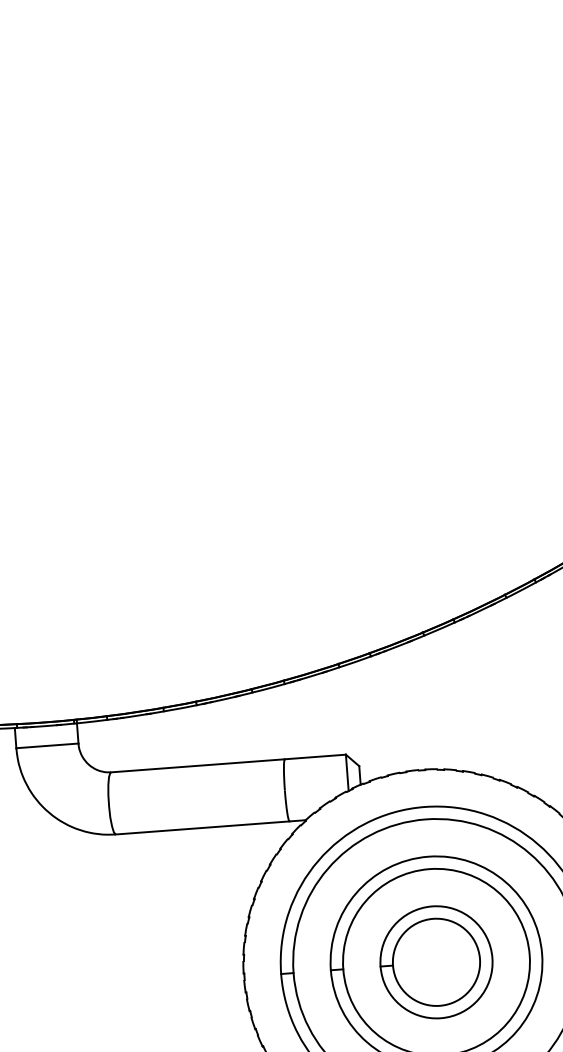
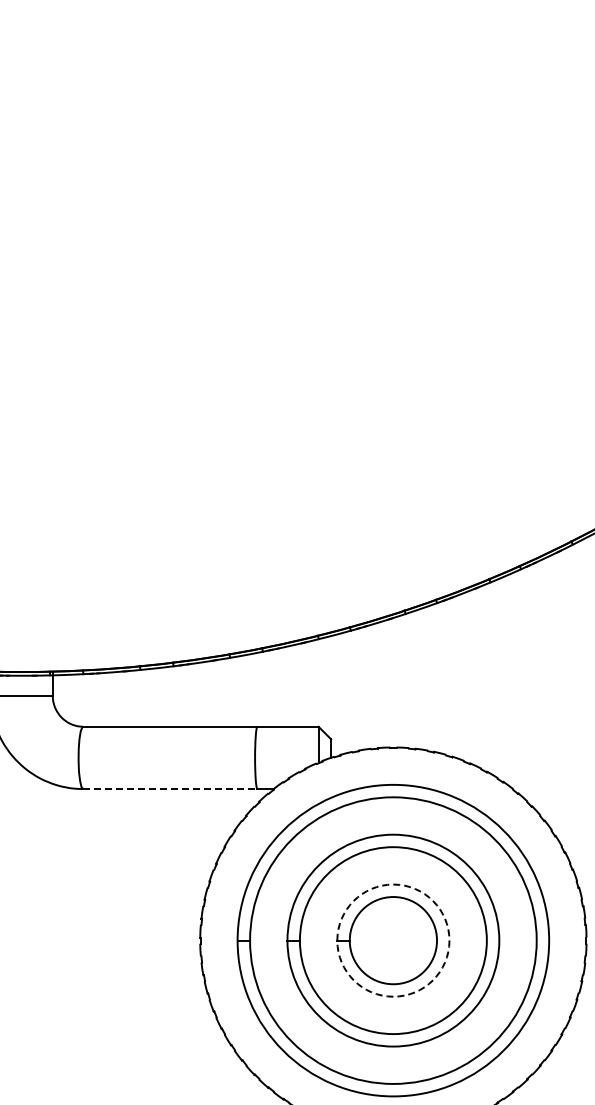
line: (202, 828) -> (170, 789), solid -> dashed
circle: (436, 962) -> (393, 940), solid -> dashed

